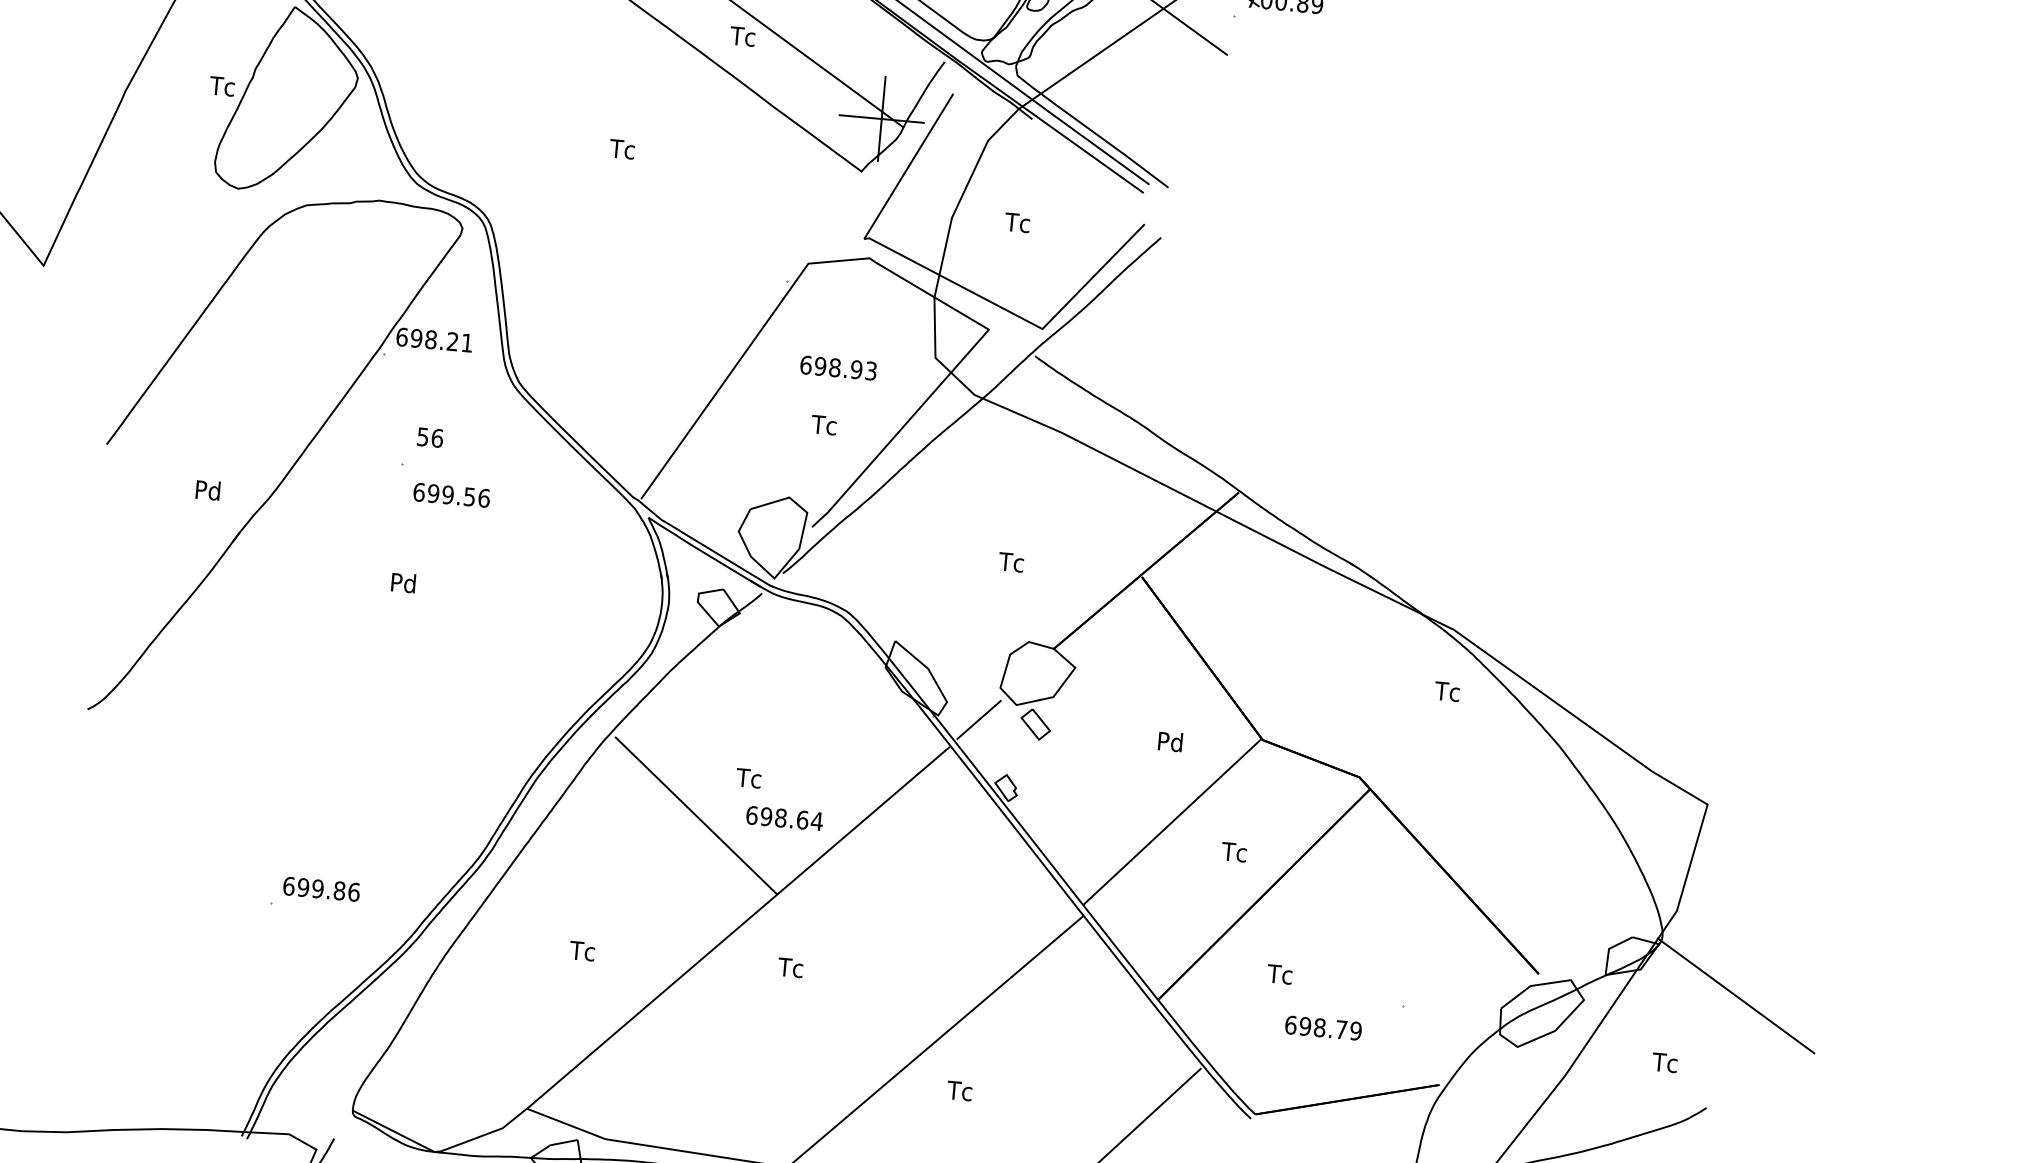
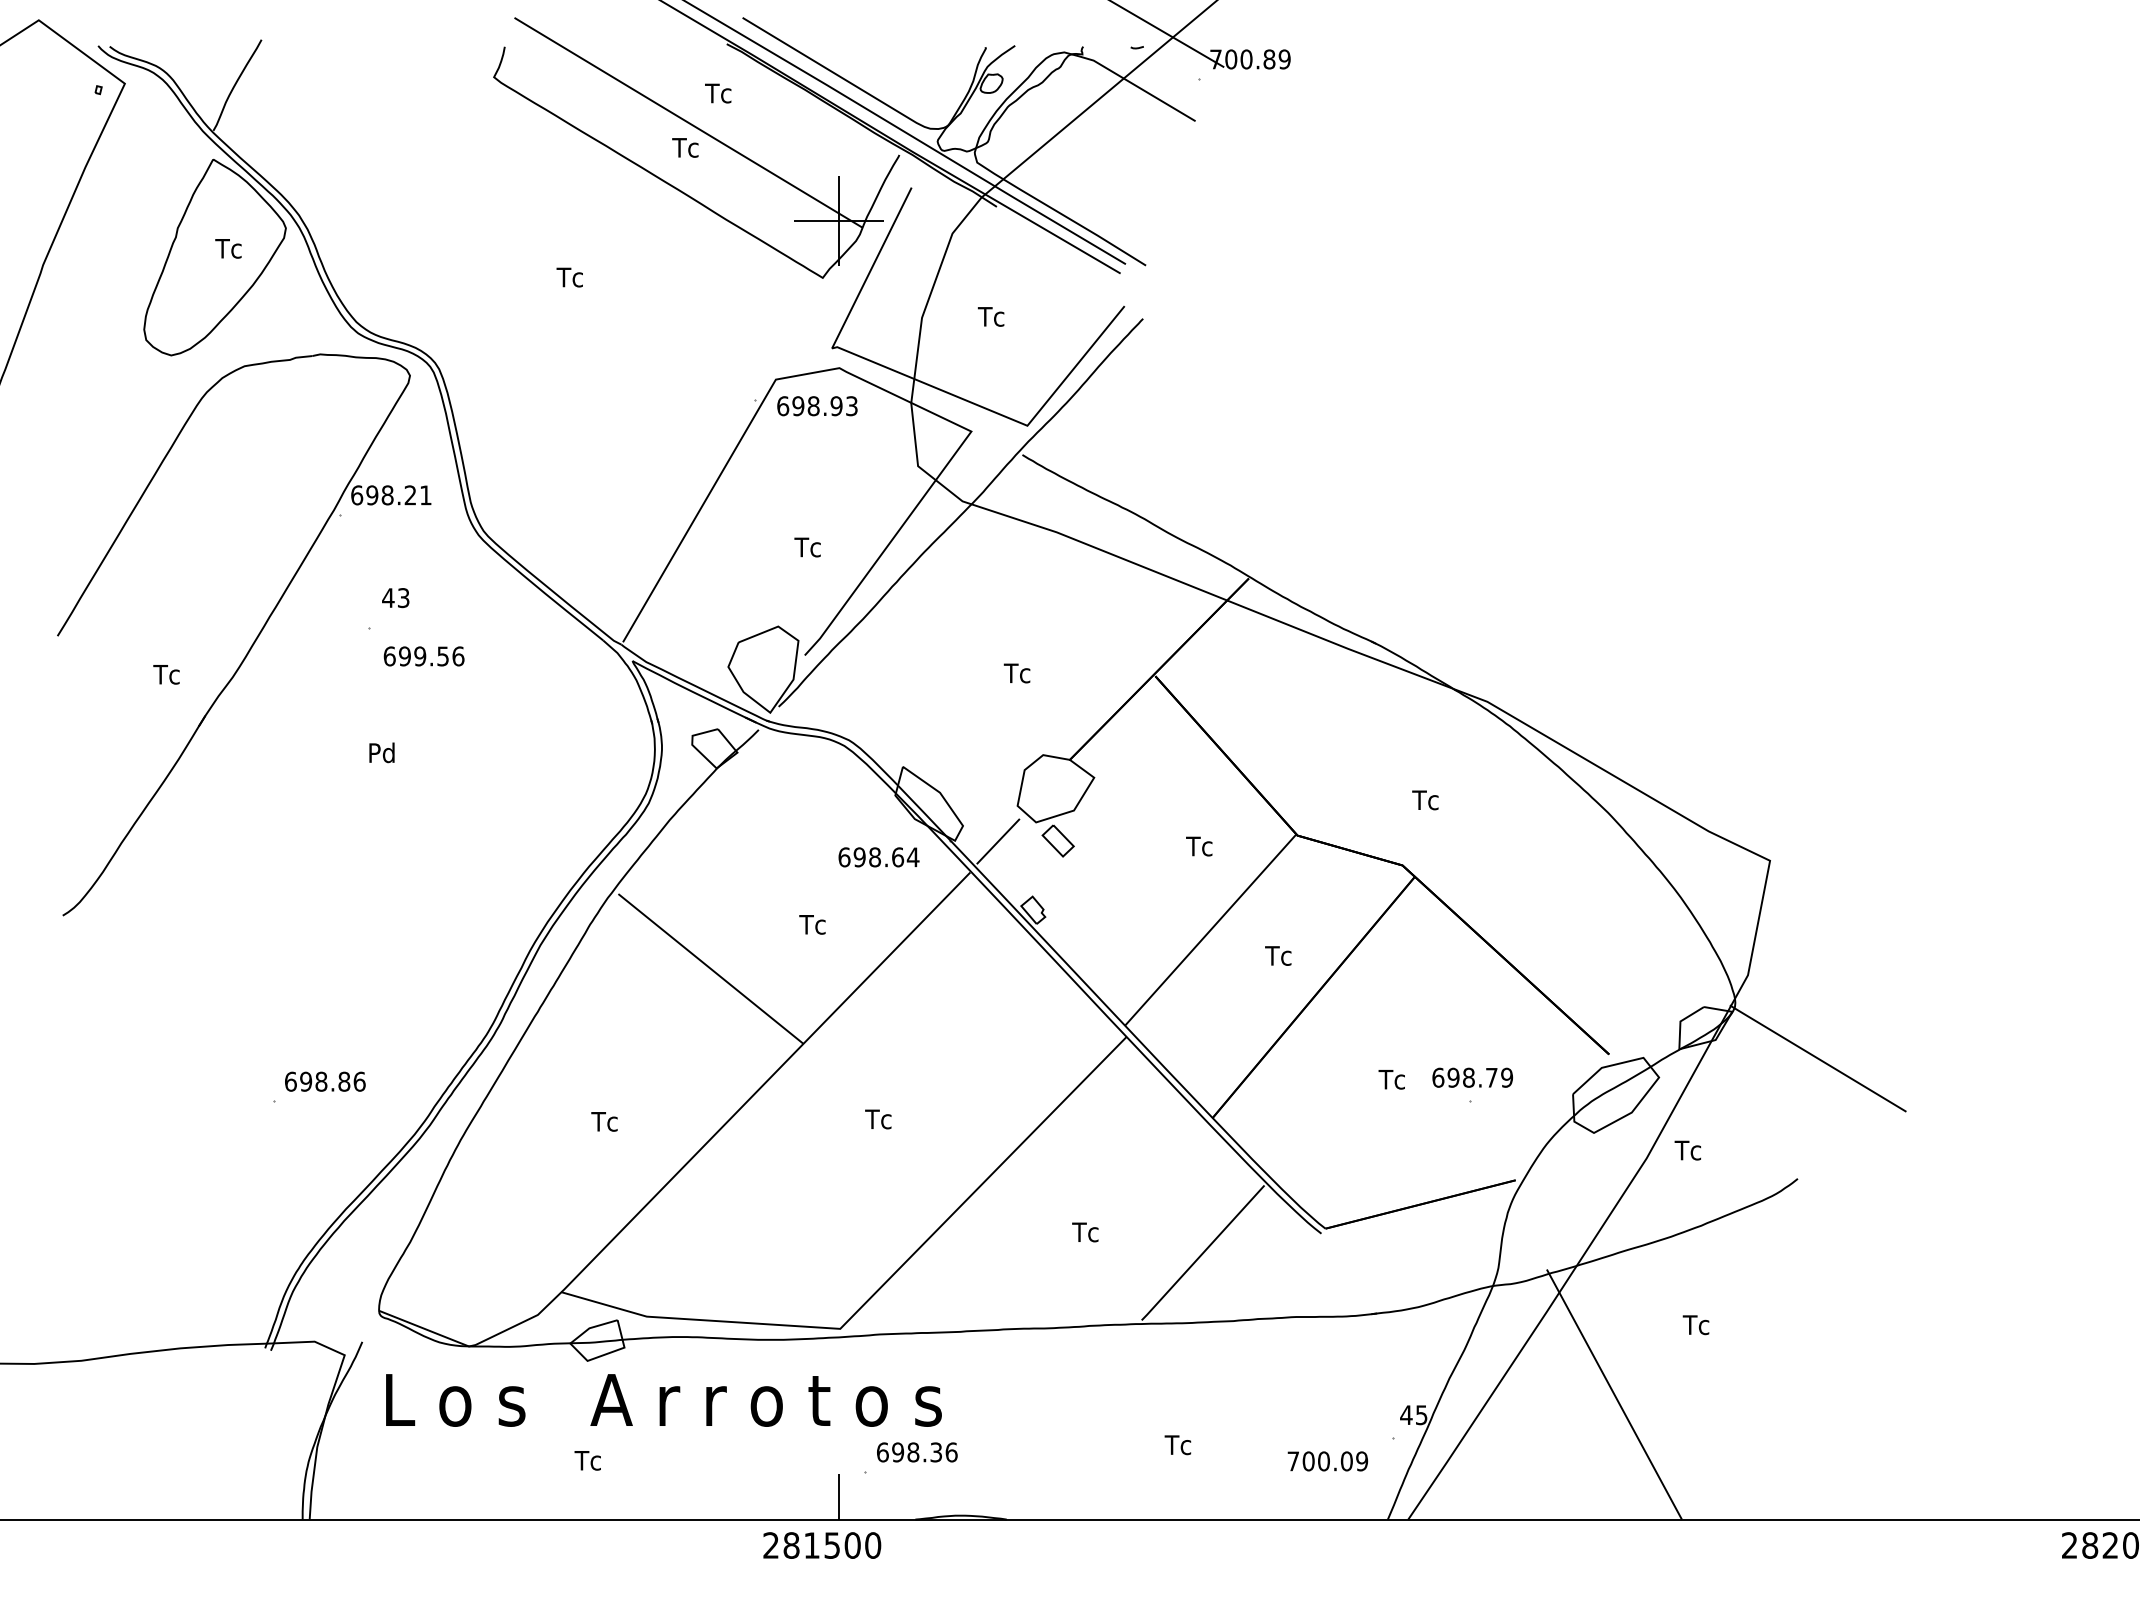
text: (222, 86) -> (228, 248), moved
text: (838, 368) -> (817, 406), moved
text: (429, 438) -> (395, 598), 56 -> 43
text: (206, 490) -> (166, 674), Pd -> Tc
text: (1447, 691) -> (1425, 800), moved
text: (1169, 741) -> (1199, 846), Pd -> Tc
text: (748, 778) -> (812, 924), moved
text: (784, 818) -> (878, 857), moved
text: (318, 888) -> (321, 1081), 699.86 -> 698.86
text: (790, 967) -> (878, 1119), moved
text: (1279, 974) -> (1391, 1079), moved
text: (1323, 1027) -> (1472, 1077), moved
text: (1664, 1062) -> (1687, 1150), moved
text: (959, 1091) -> (1085, 1232), moved

